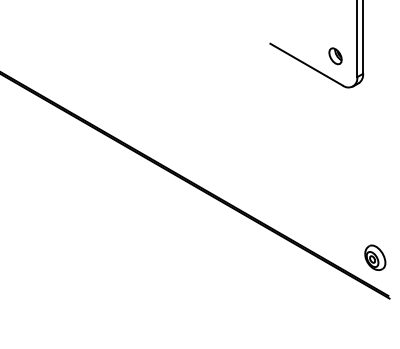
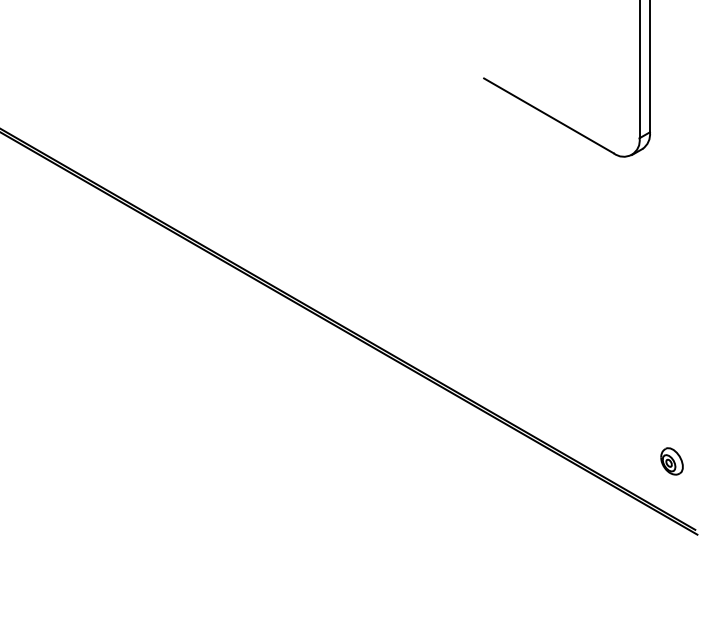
part: (335, 56) -> (600, 101), removed
part: (375, 257) -> (672, 461), size x0.6

